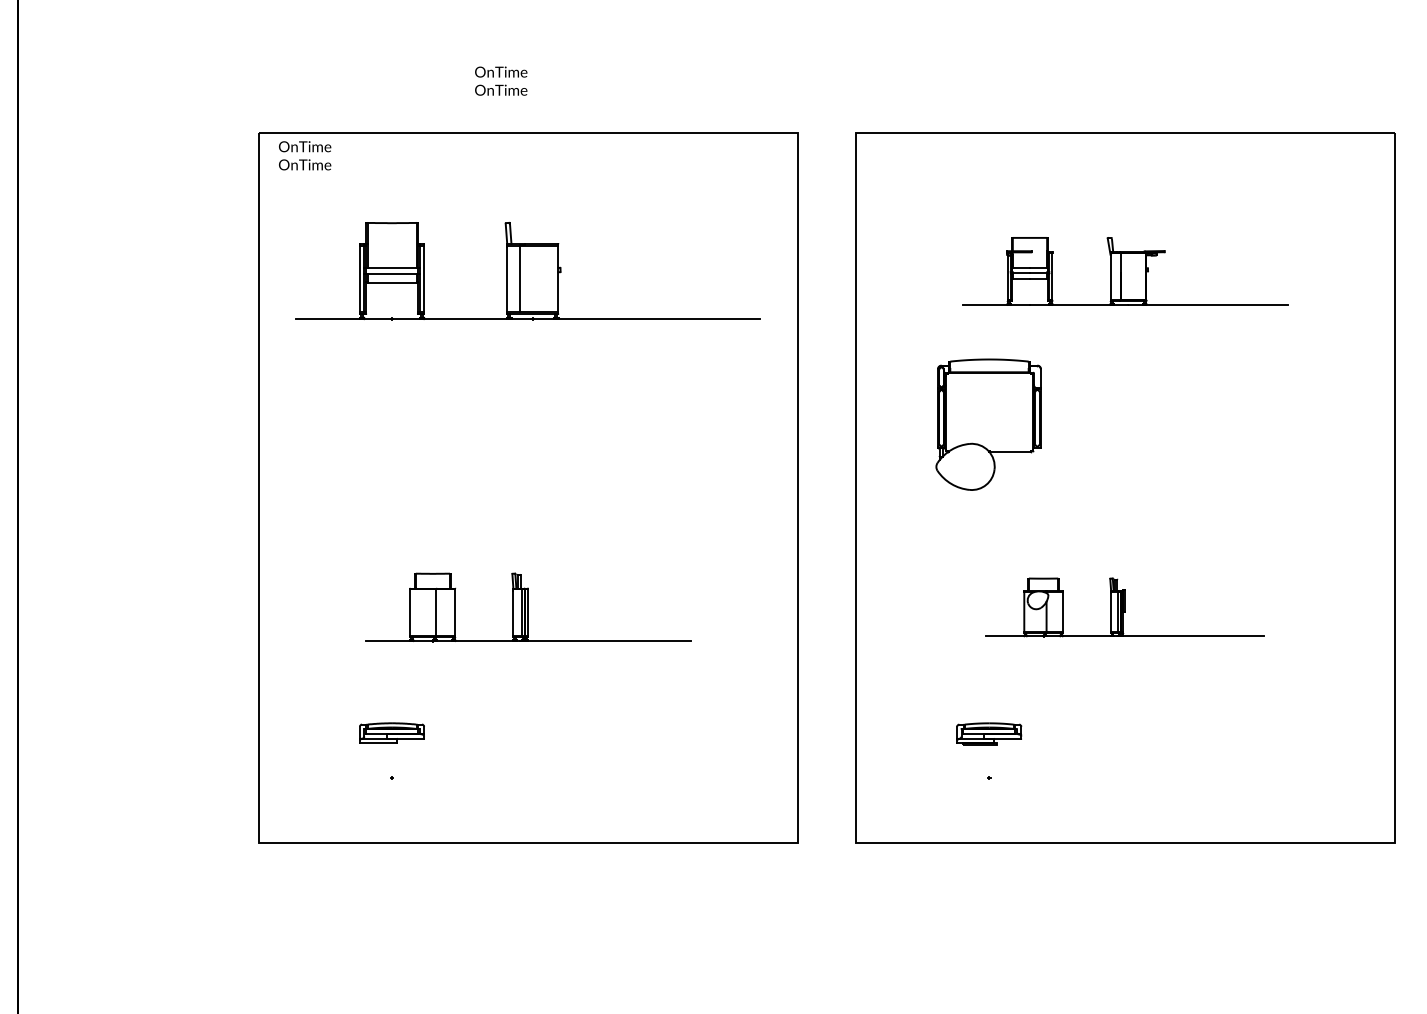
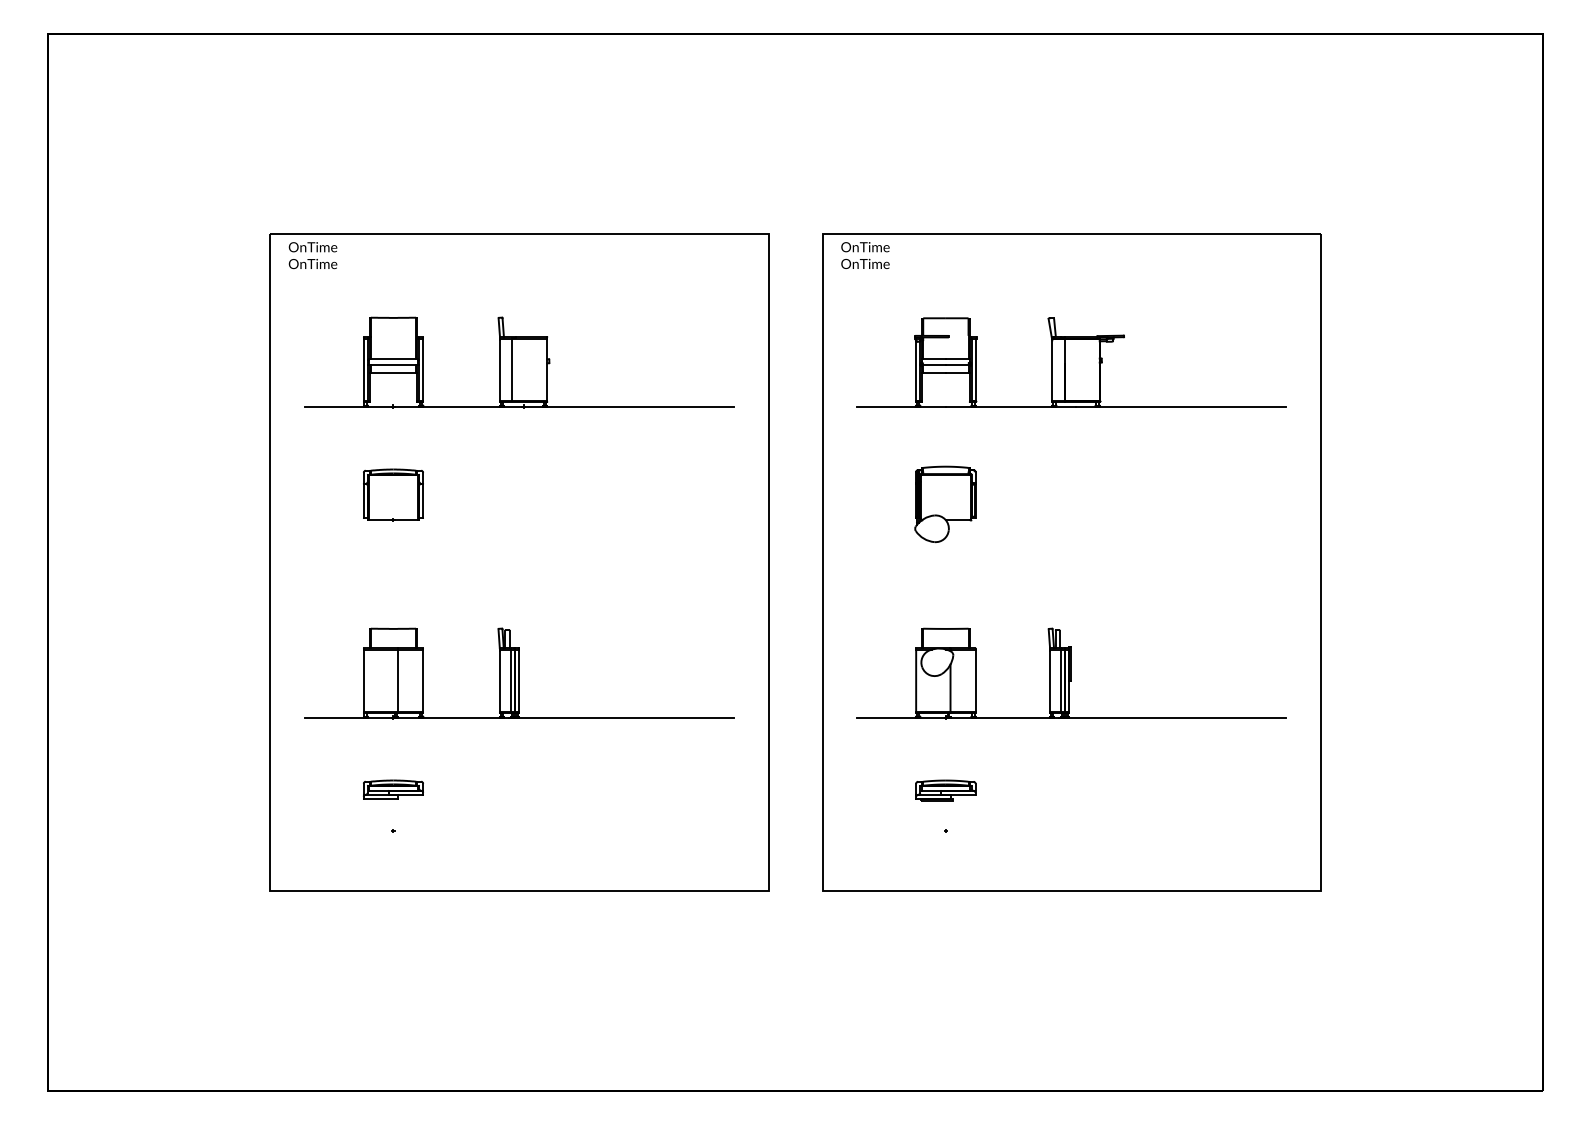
text: (501, 81) -> (865, 255), moved
part: (1125, 271) -> (1071, 362), size x1.43
part: (392, 414) -> (393, 494), added
part: (988, 424) -> (945, 504), size x0.62
part: (528, 607) -> (519, 673), size x1.43
part: (1125, 607) -> (1071, 673), size x1.67

